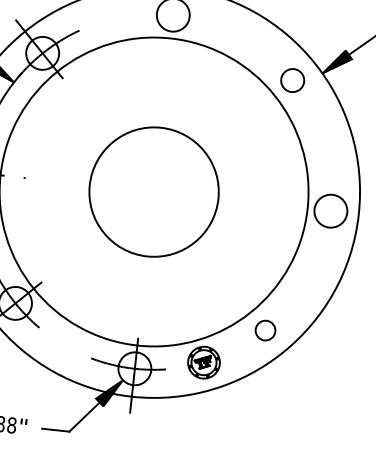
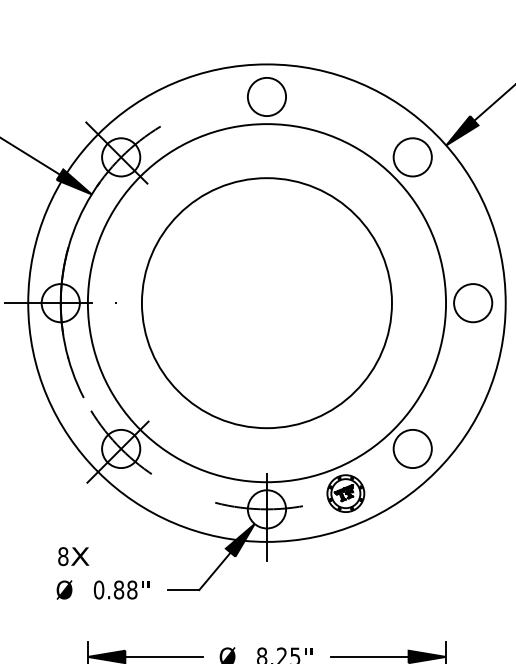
circle: (292, 80) -> (412, 157), size x1.43
circle: (153, 192) -> (266, 303), size x1.67
circle: (265, 330) -> (412, 448), size x1.67

